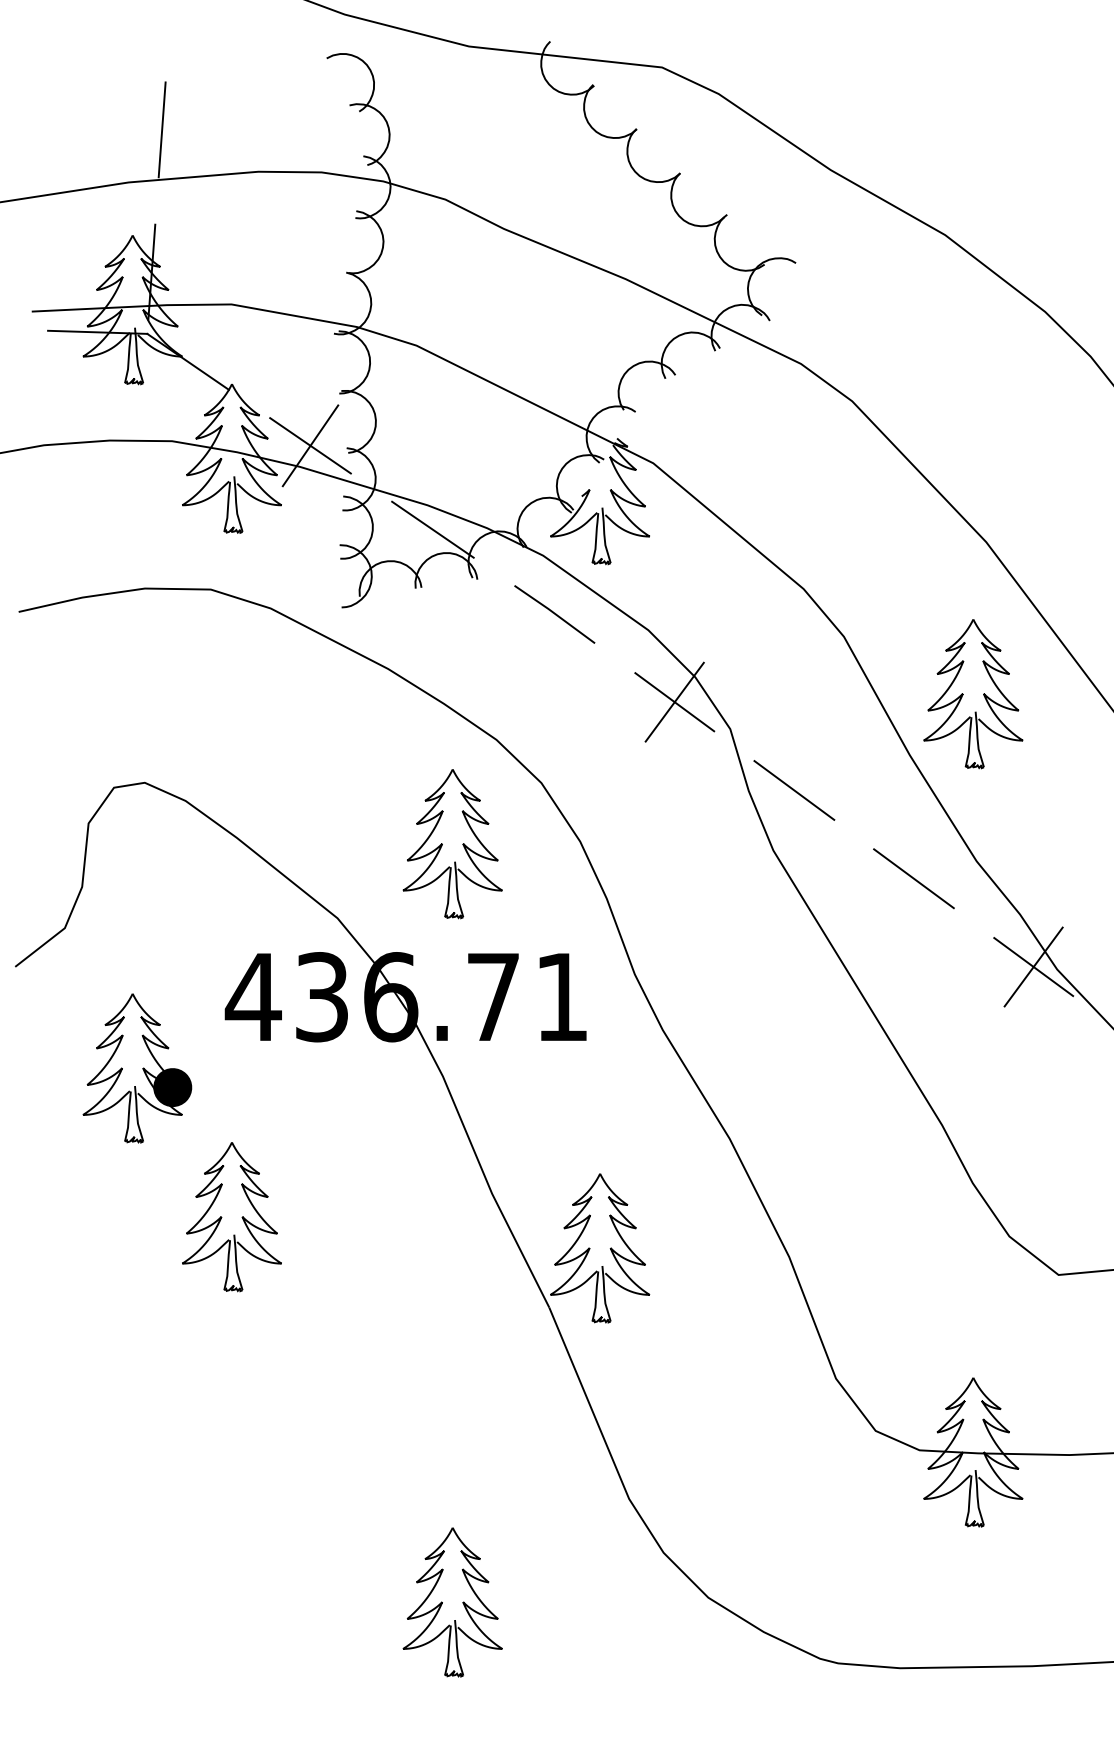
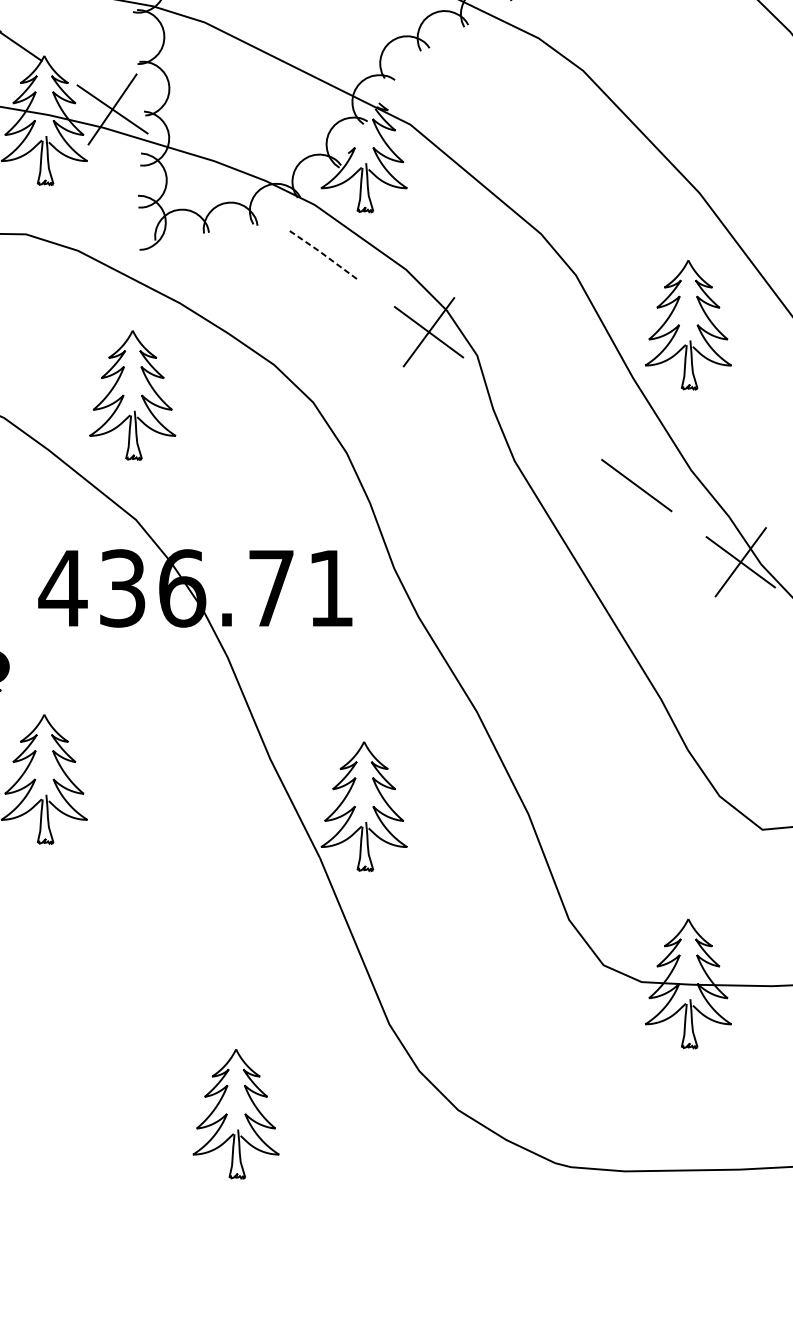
line: (432, 529) -> (218, 182), removed
line: (555, 614) -> (325, 256), solid -> dashed
line: (794, 790) -> (533, 408), removed
part: (452, 844) -> (132, 395), moved

